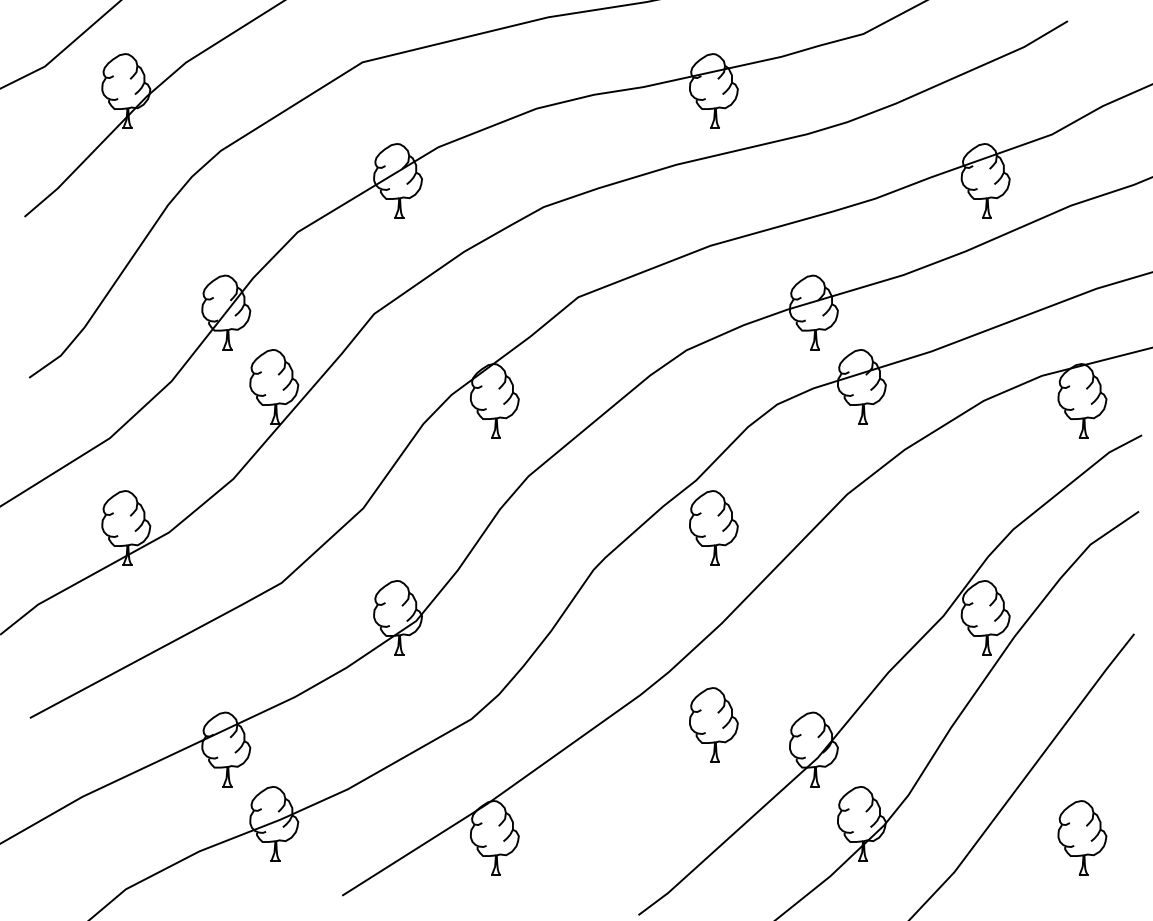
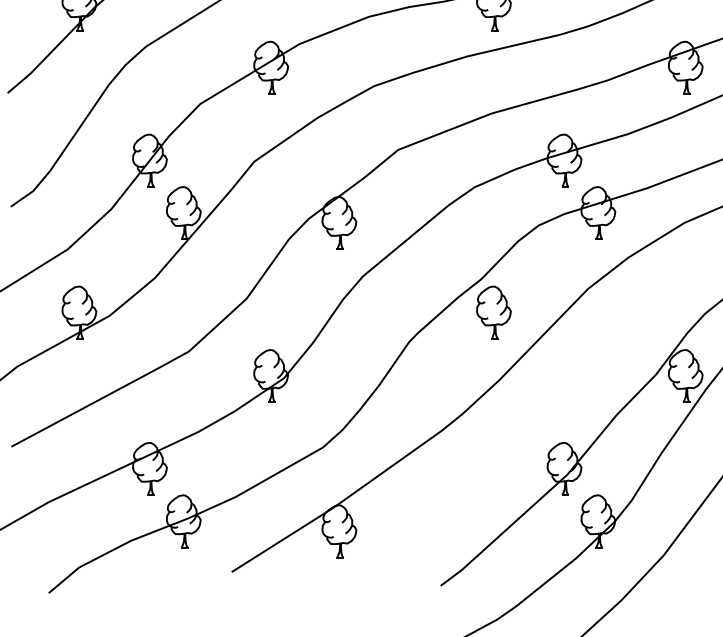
part: (713, 724) -> (493, 451), removed

